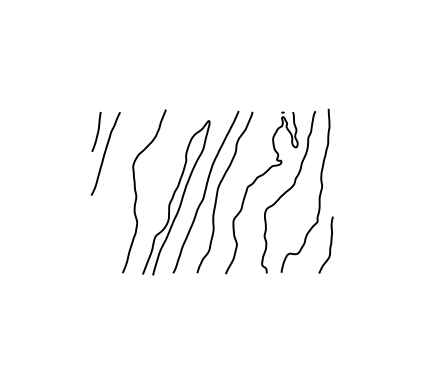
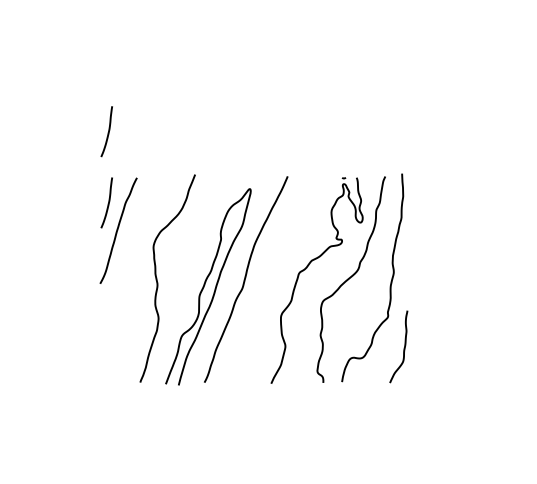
curve: (97, 75) -> (108, 131), added
curve: (218, 192) -> (262, 279), removed

